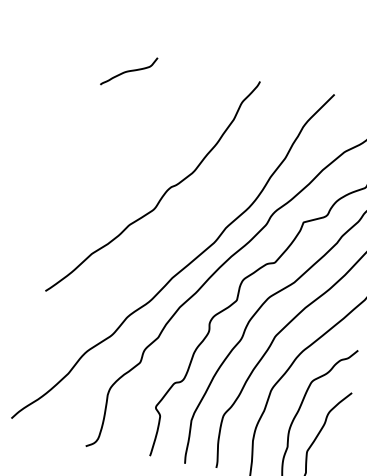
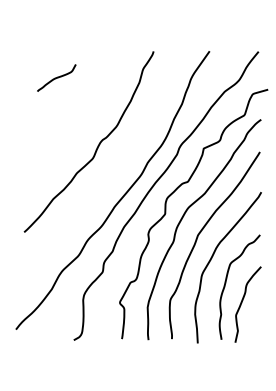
curve: (128, 70) -> (56, 77), moved

